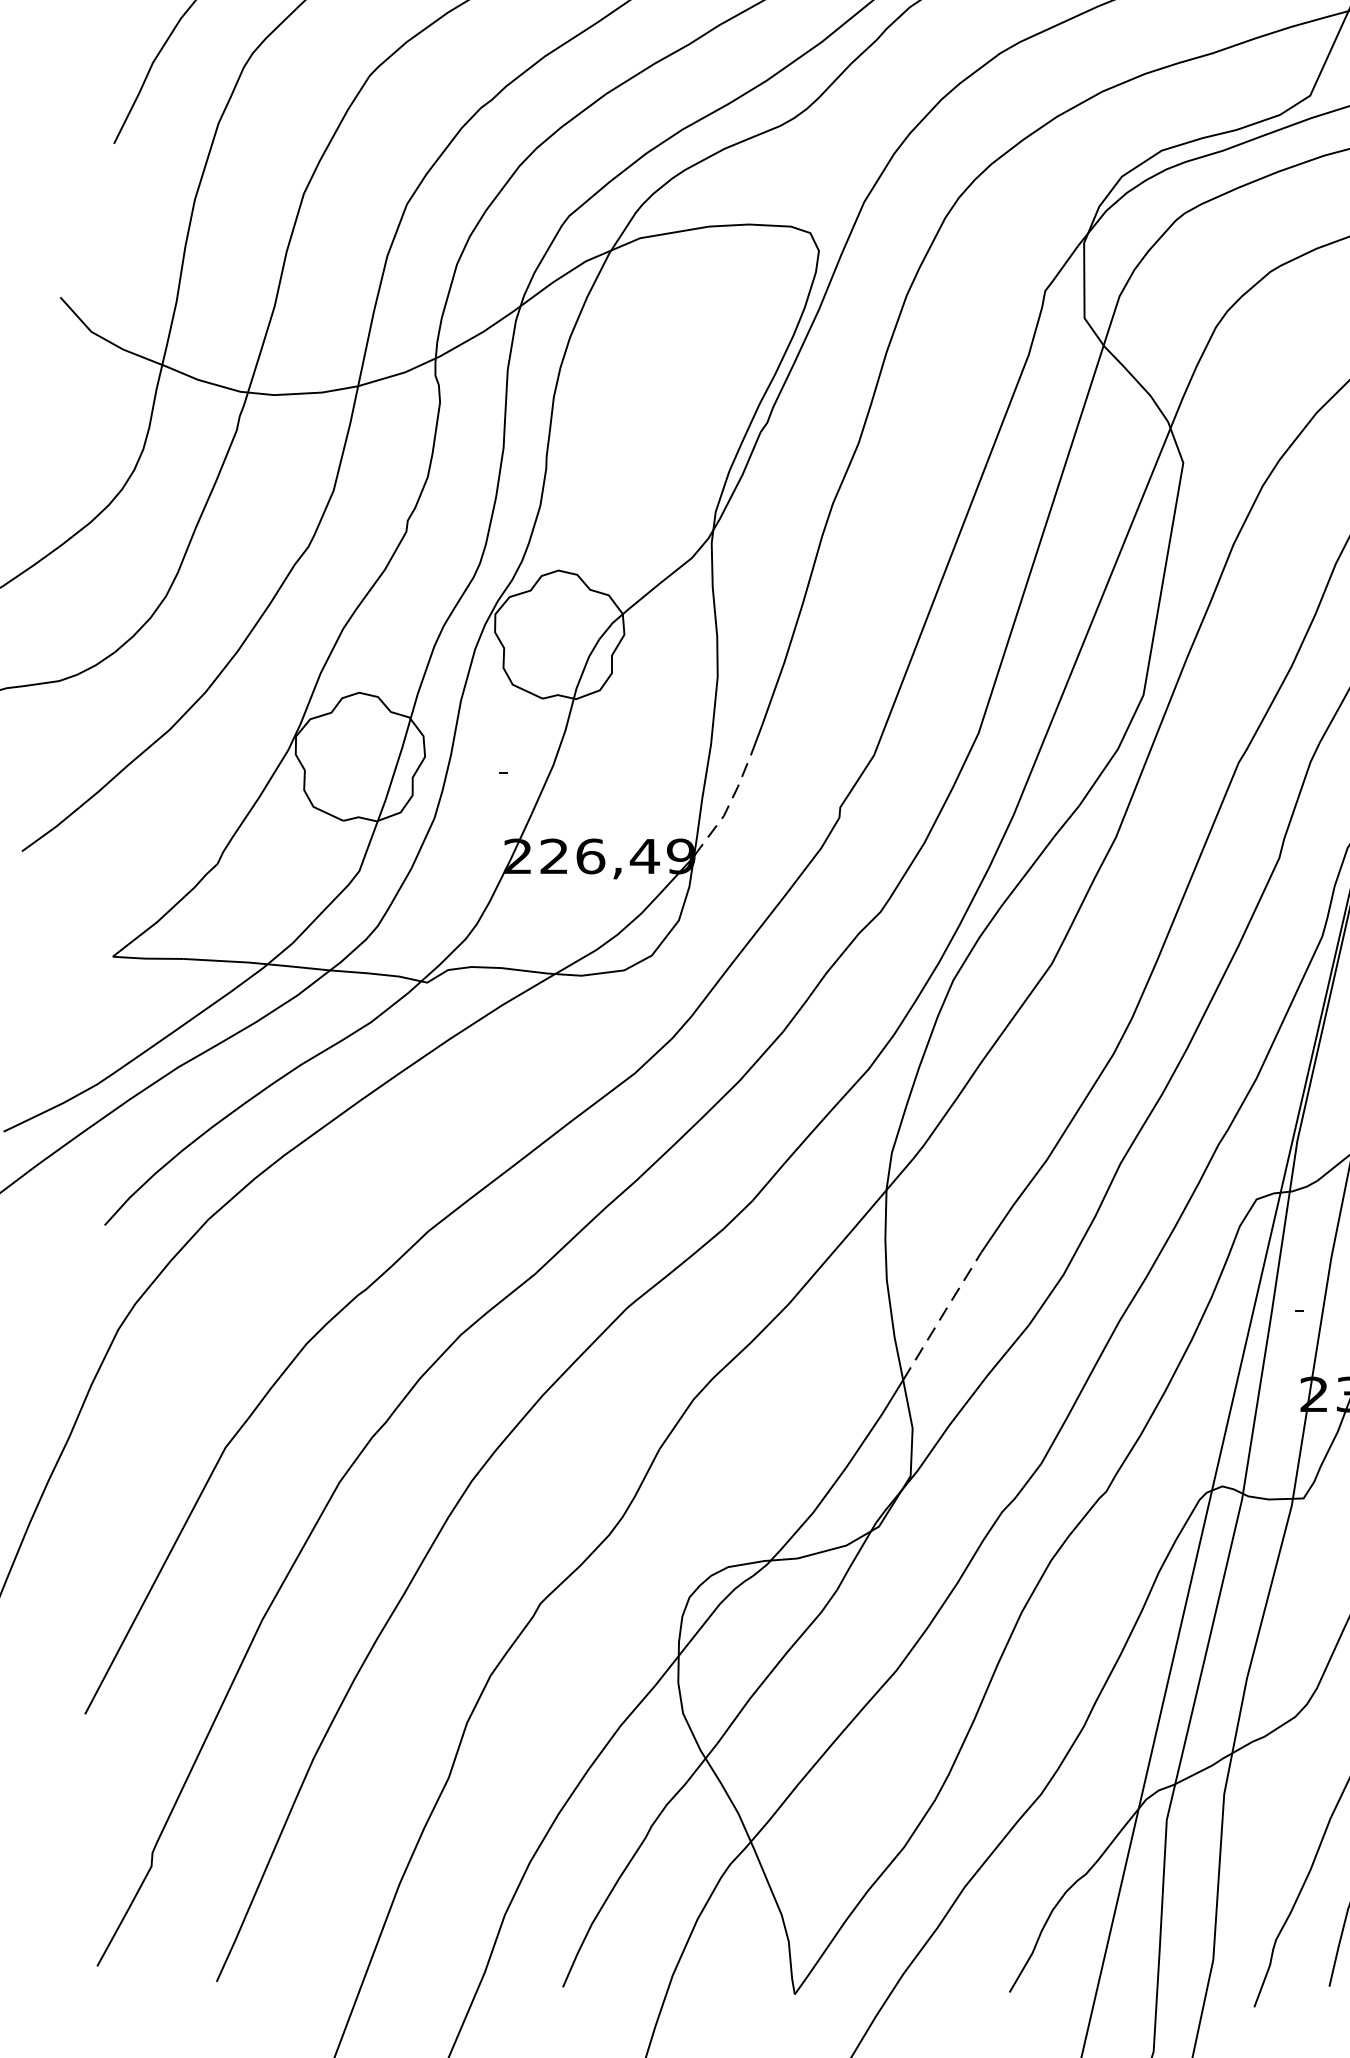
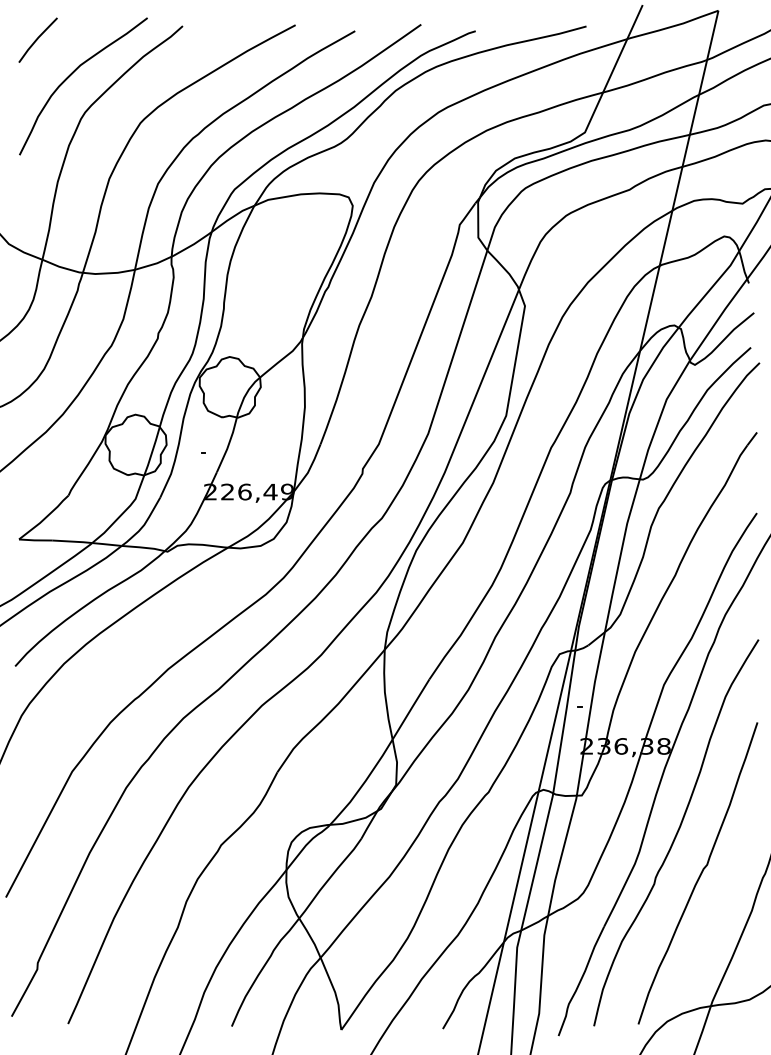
line: (727, 806) -> (309, 468), dashed -> solid
line: (943, 1316) -> (411, 709), dashed -> solid

